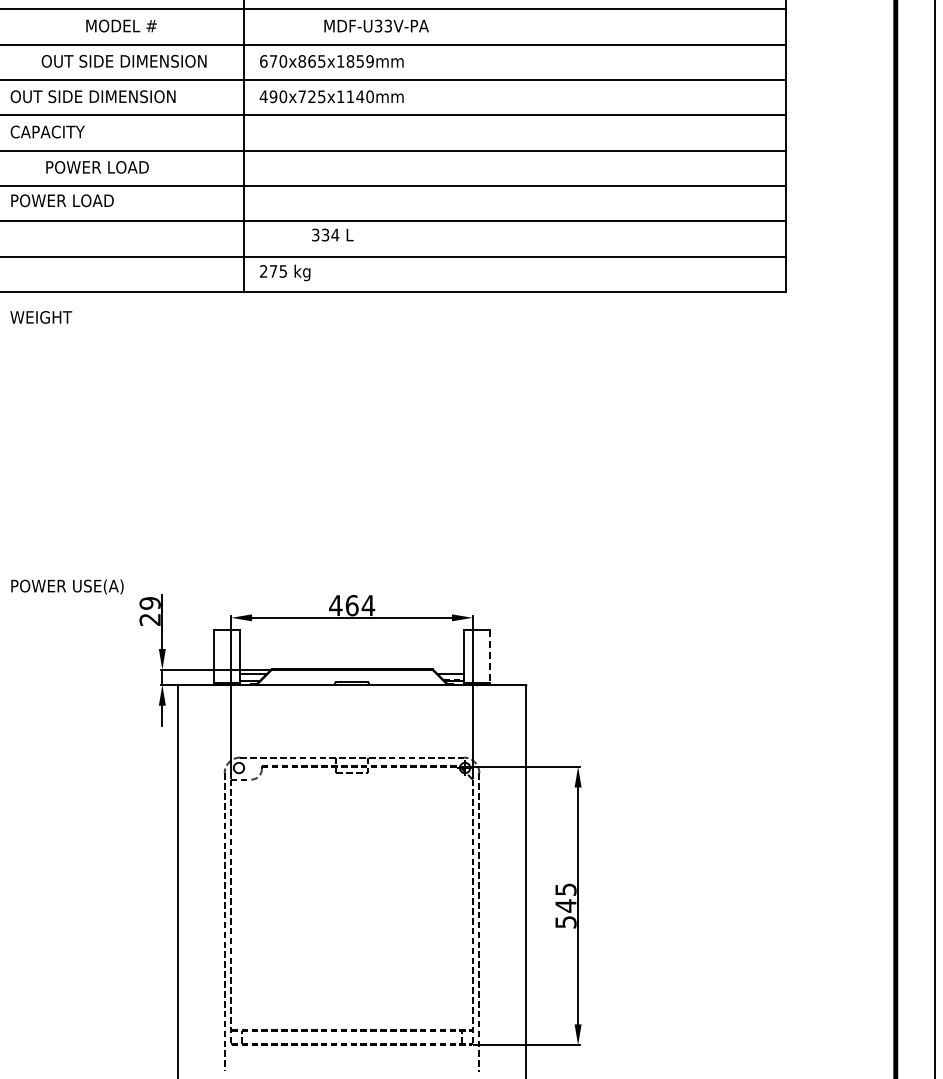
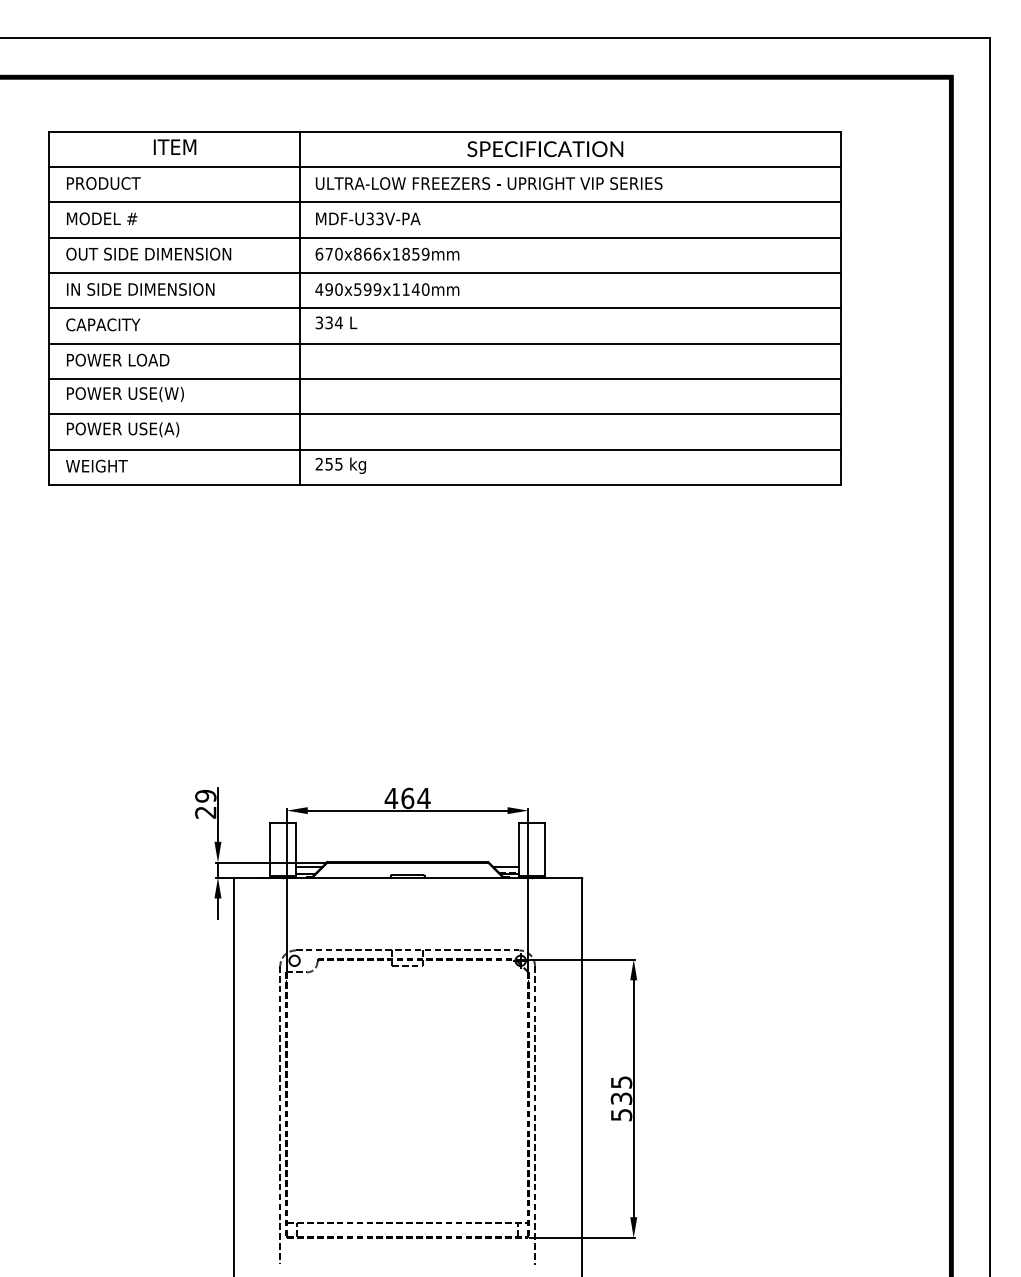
text: (121, 25) -> (102, 218), moved
text: (376, 25) -> (368, 218), moved
text: (123, 60) -> (148, 253), moved
text: (321, 60) -> (377, 253), 670x865x1859mm -> 670x866x1859mm
text: (92, 96) -> (148, 289), OUT SIDE DIMENSION -> IN SIDE DIMENSION
text: (311, 96) -> (367, 289), 490x725x1140mm -> 490x599x1140mm
text: (97, 166) -> (118, 359), moved
text: (99, 200) -> (155, 393), POWER LOAD -> POWER USE(W)
text: (332, 234) -> (336, 322), moved
text: (272, 271) -> (328, 464), 275 -> 255
text: (40, 316) -> (96, 465), moved
text: (67, 586) -> (123, 429), moved
line: (489, 657) -> (545, 850), dashed -> solid
text: (565, 905) -> (621, 1098), 545 -> 535

